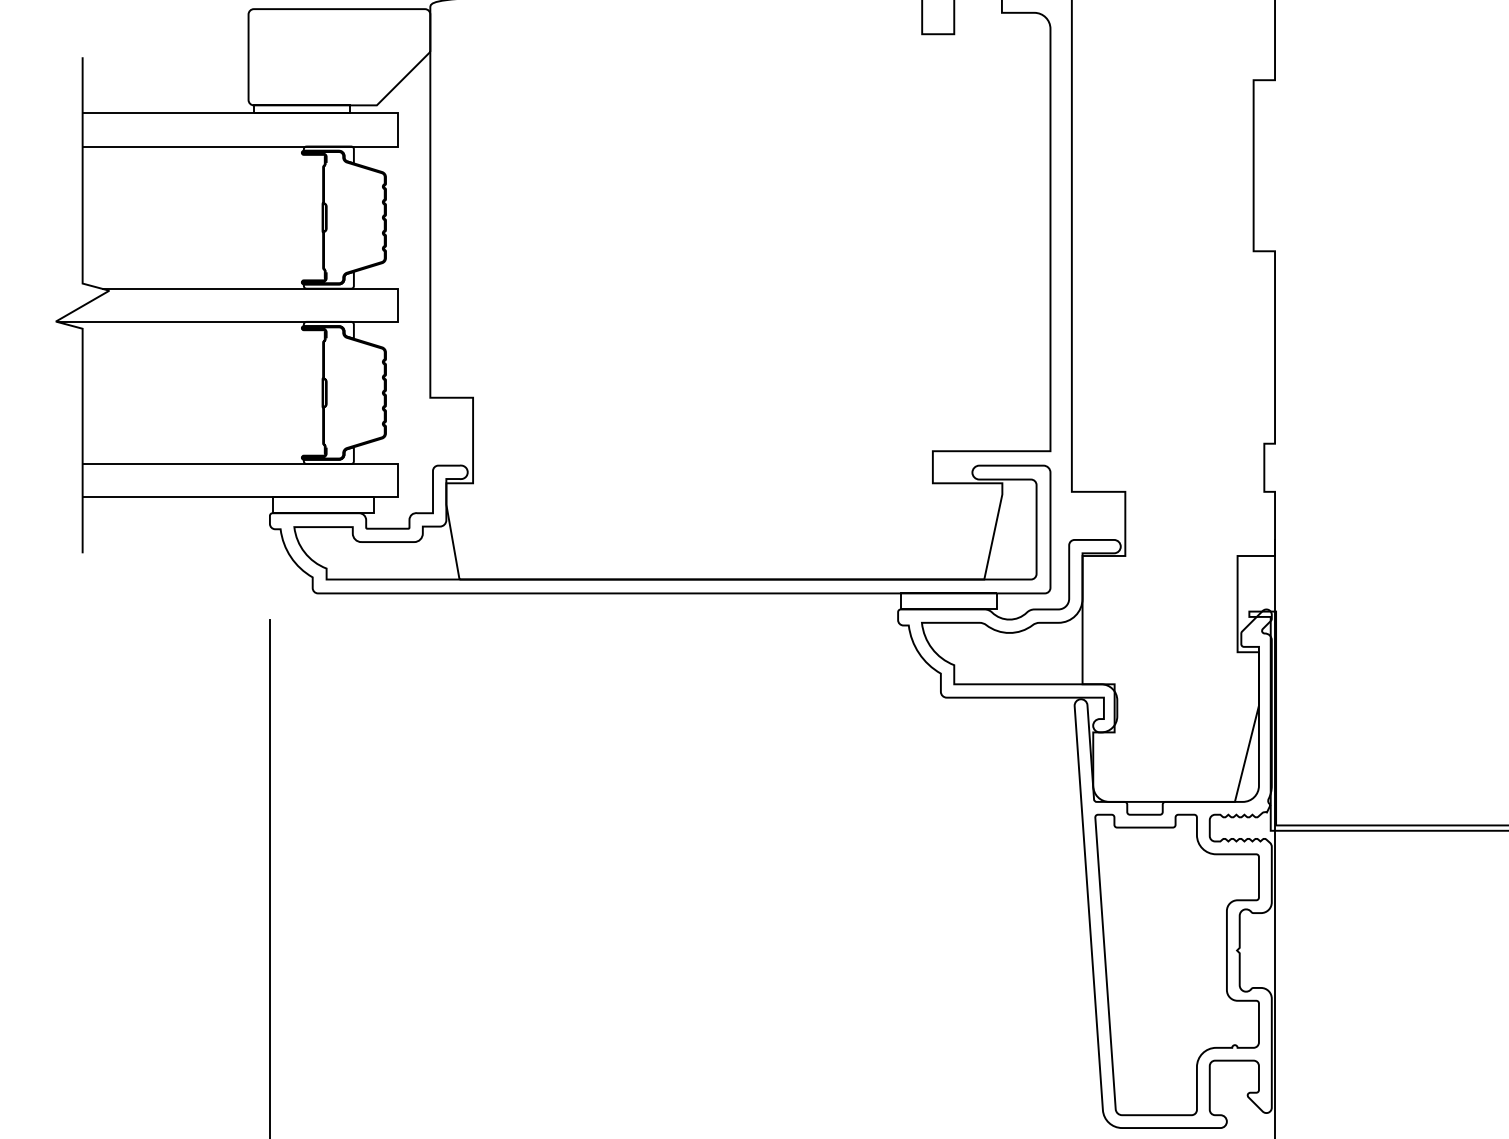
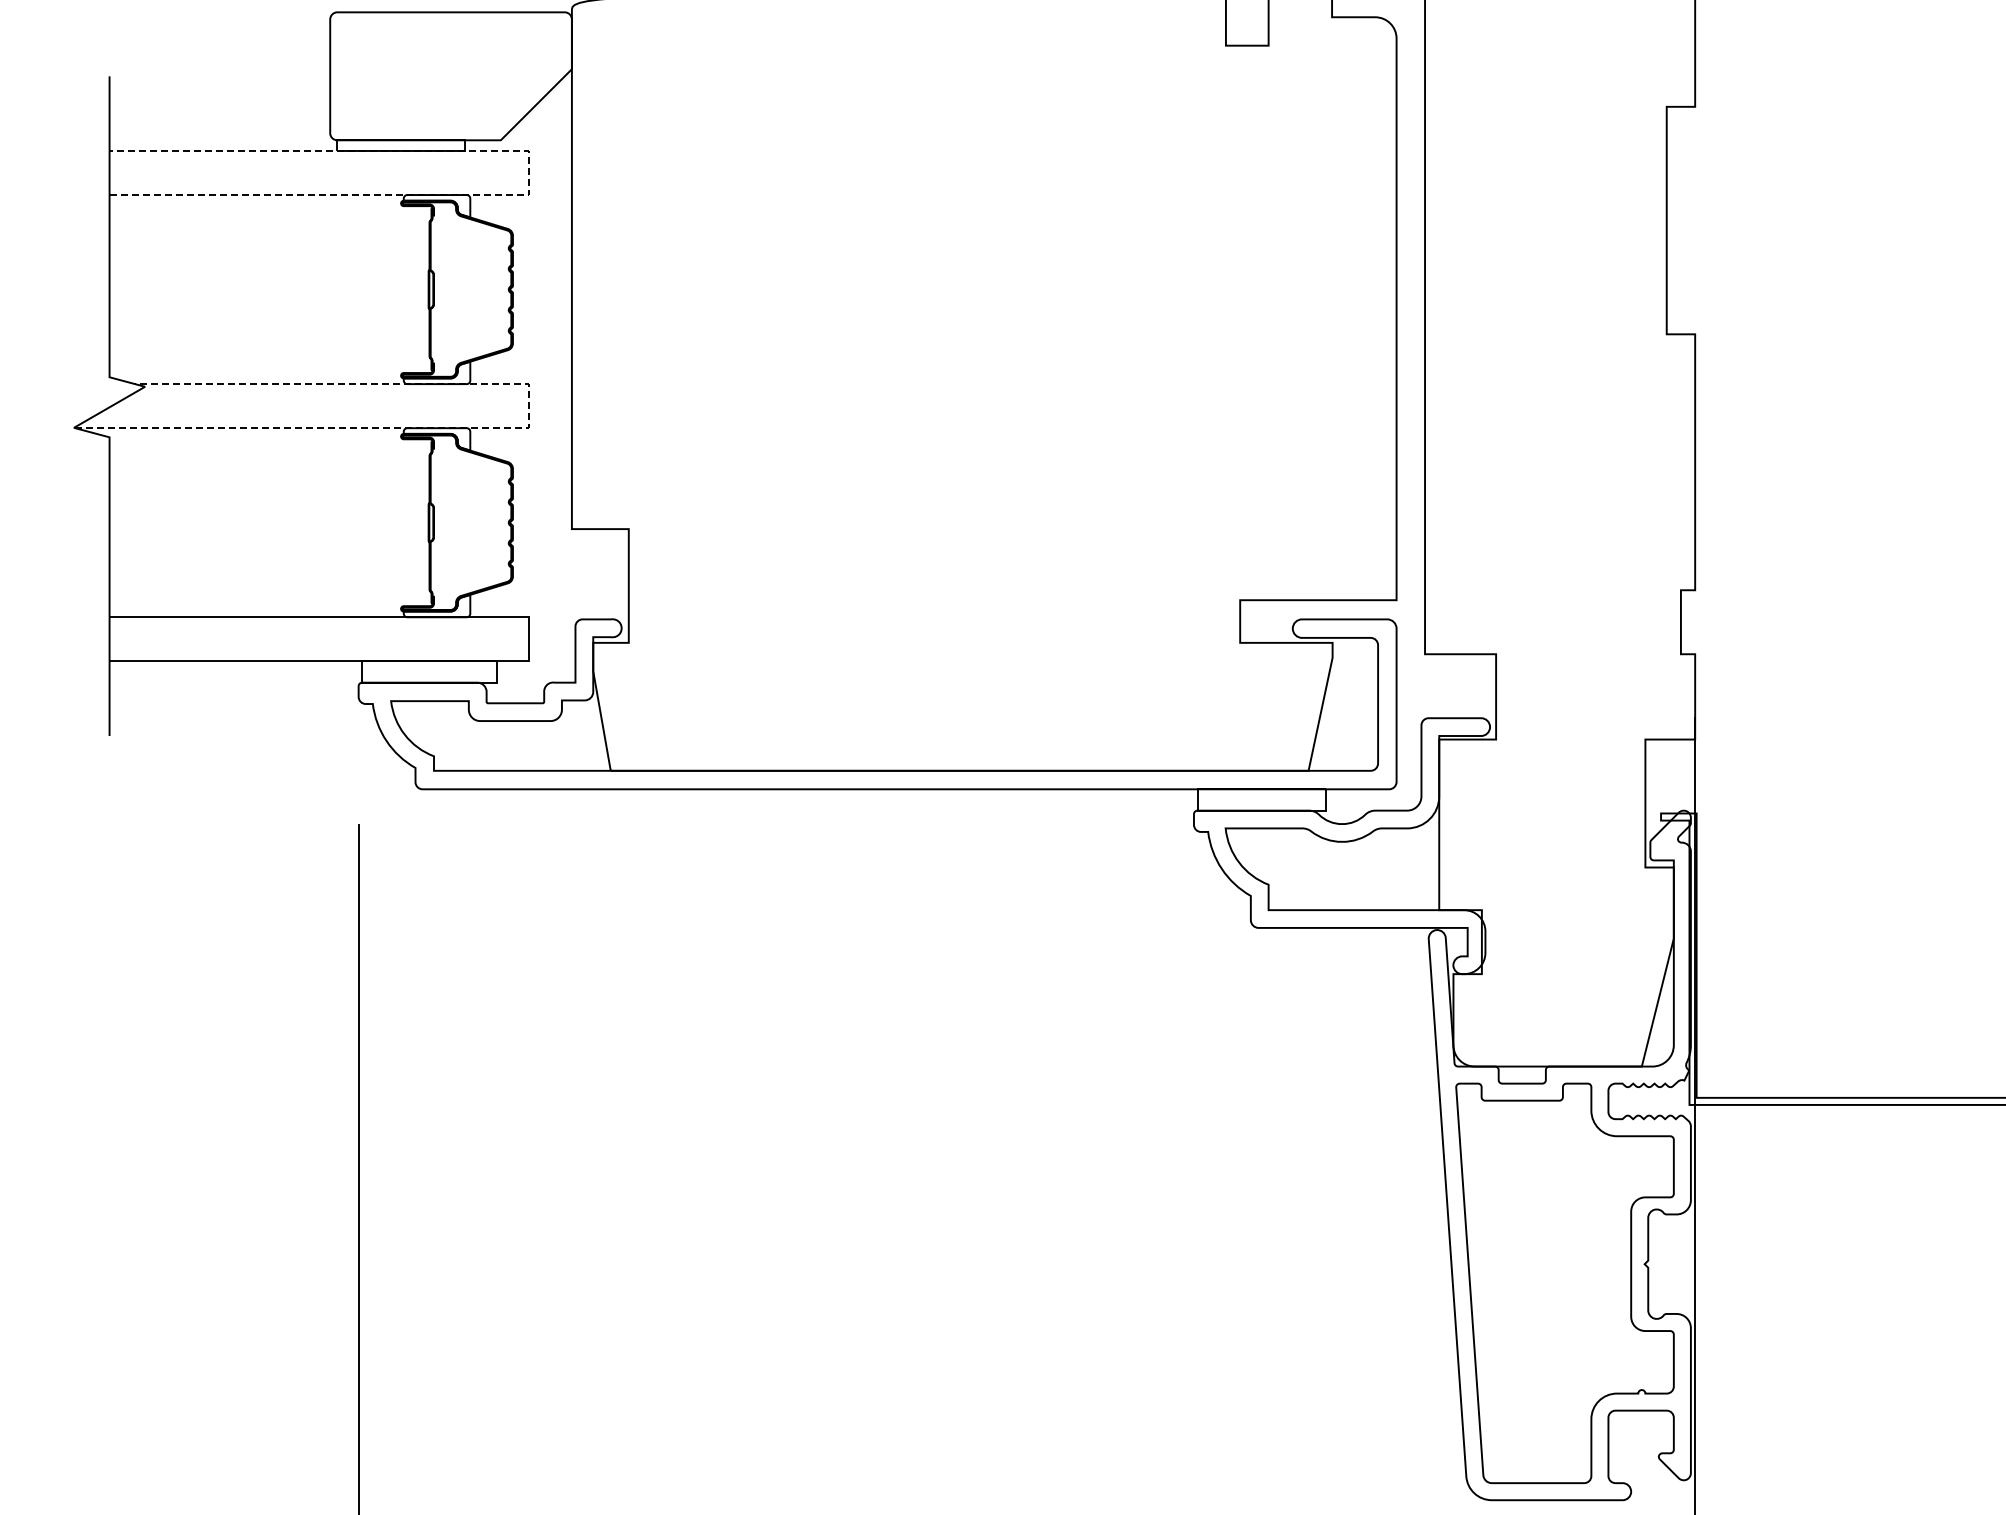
line: (398, 129) -> (529, 172), solid -> dashed
line: (393, 322) -> (523, 428), solid -> dashed

